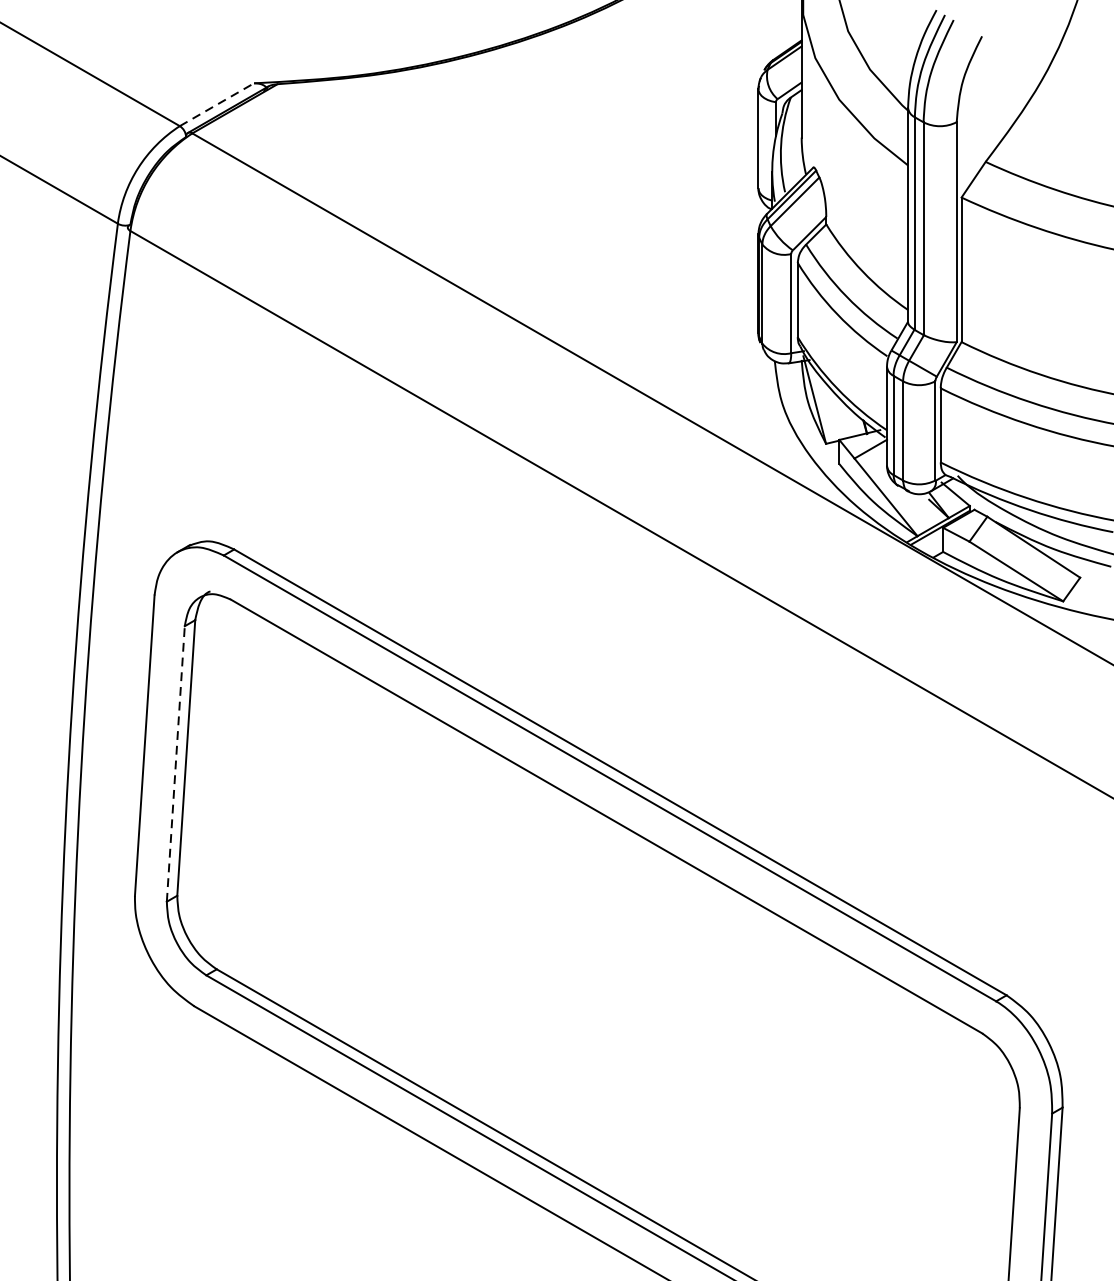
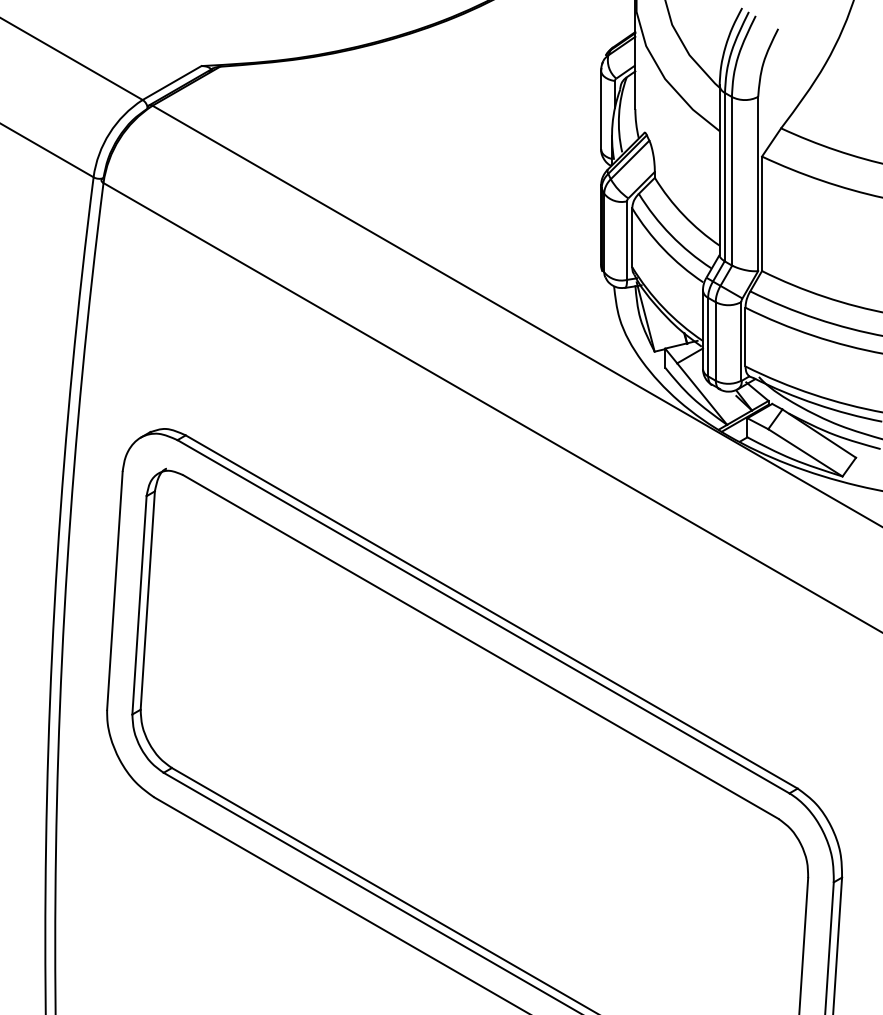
line: (217, 105) -> (172, 83), dashed -> solid
line: (175, 762) -> (139, 604), dashed -> solid

